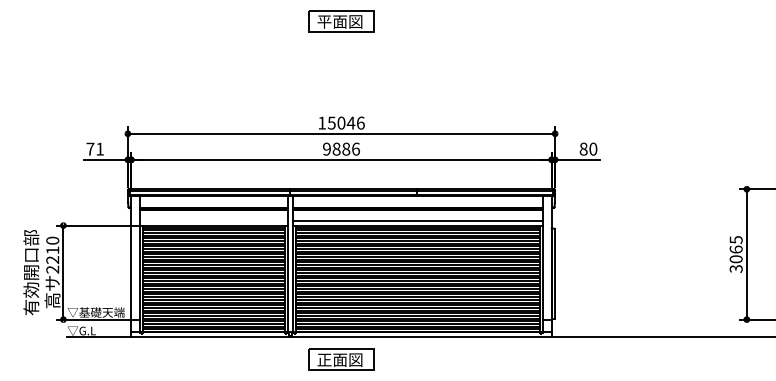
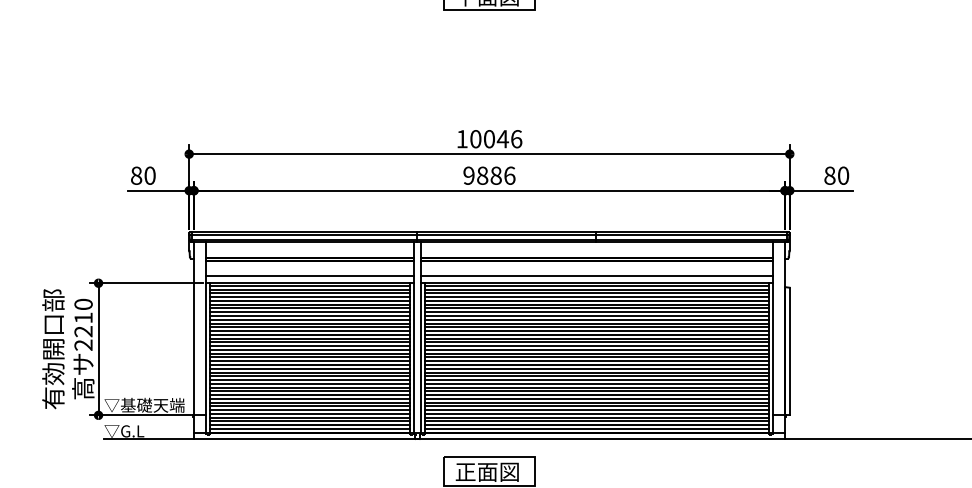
text: (331, 122) -> (475, 138), 15046 -> 10046
text: (95, 148) -> (143, 174), 71 -> 80
line: (213, 220) -> (309, 276), added

